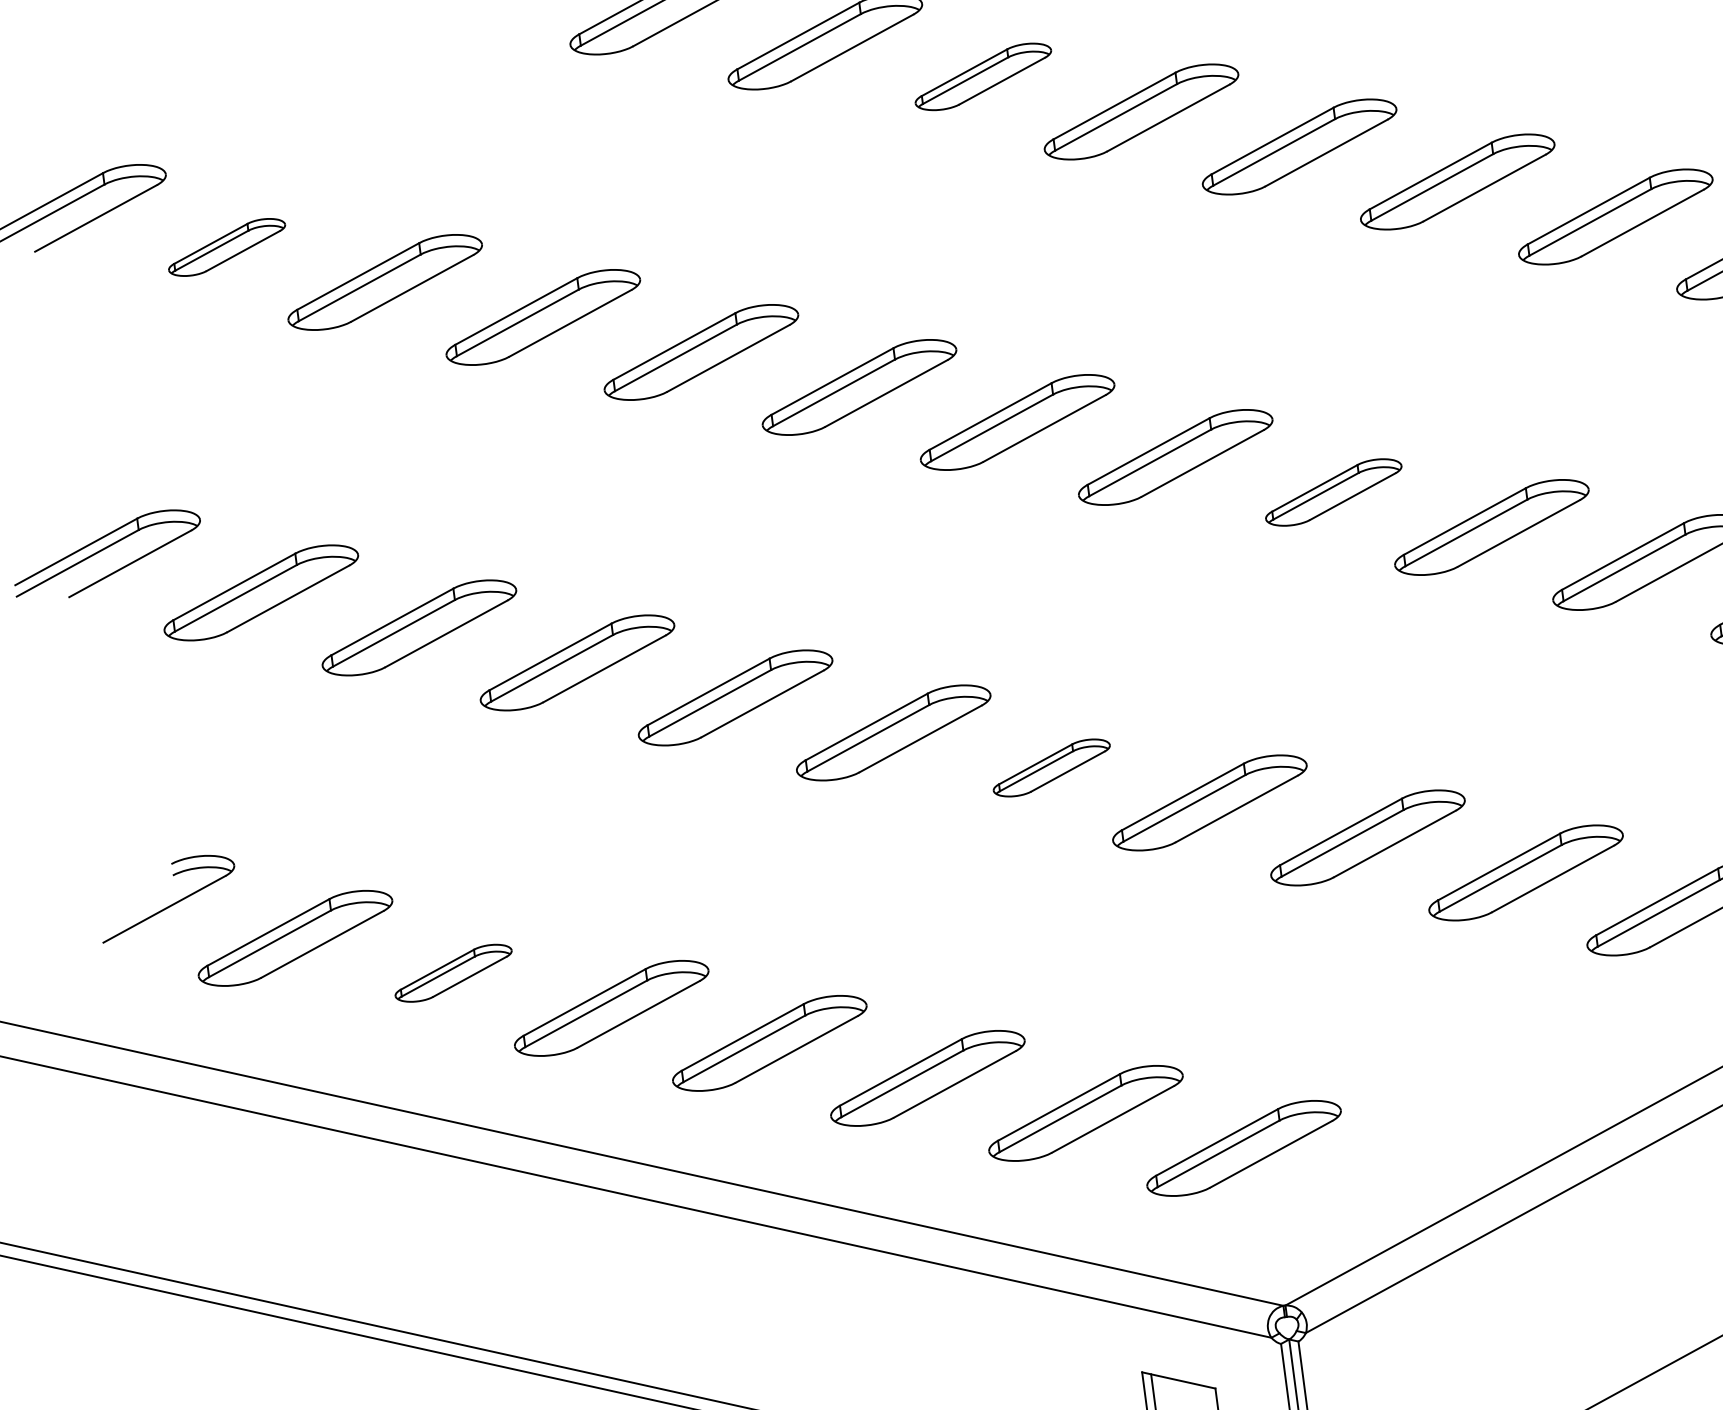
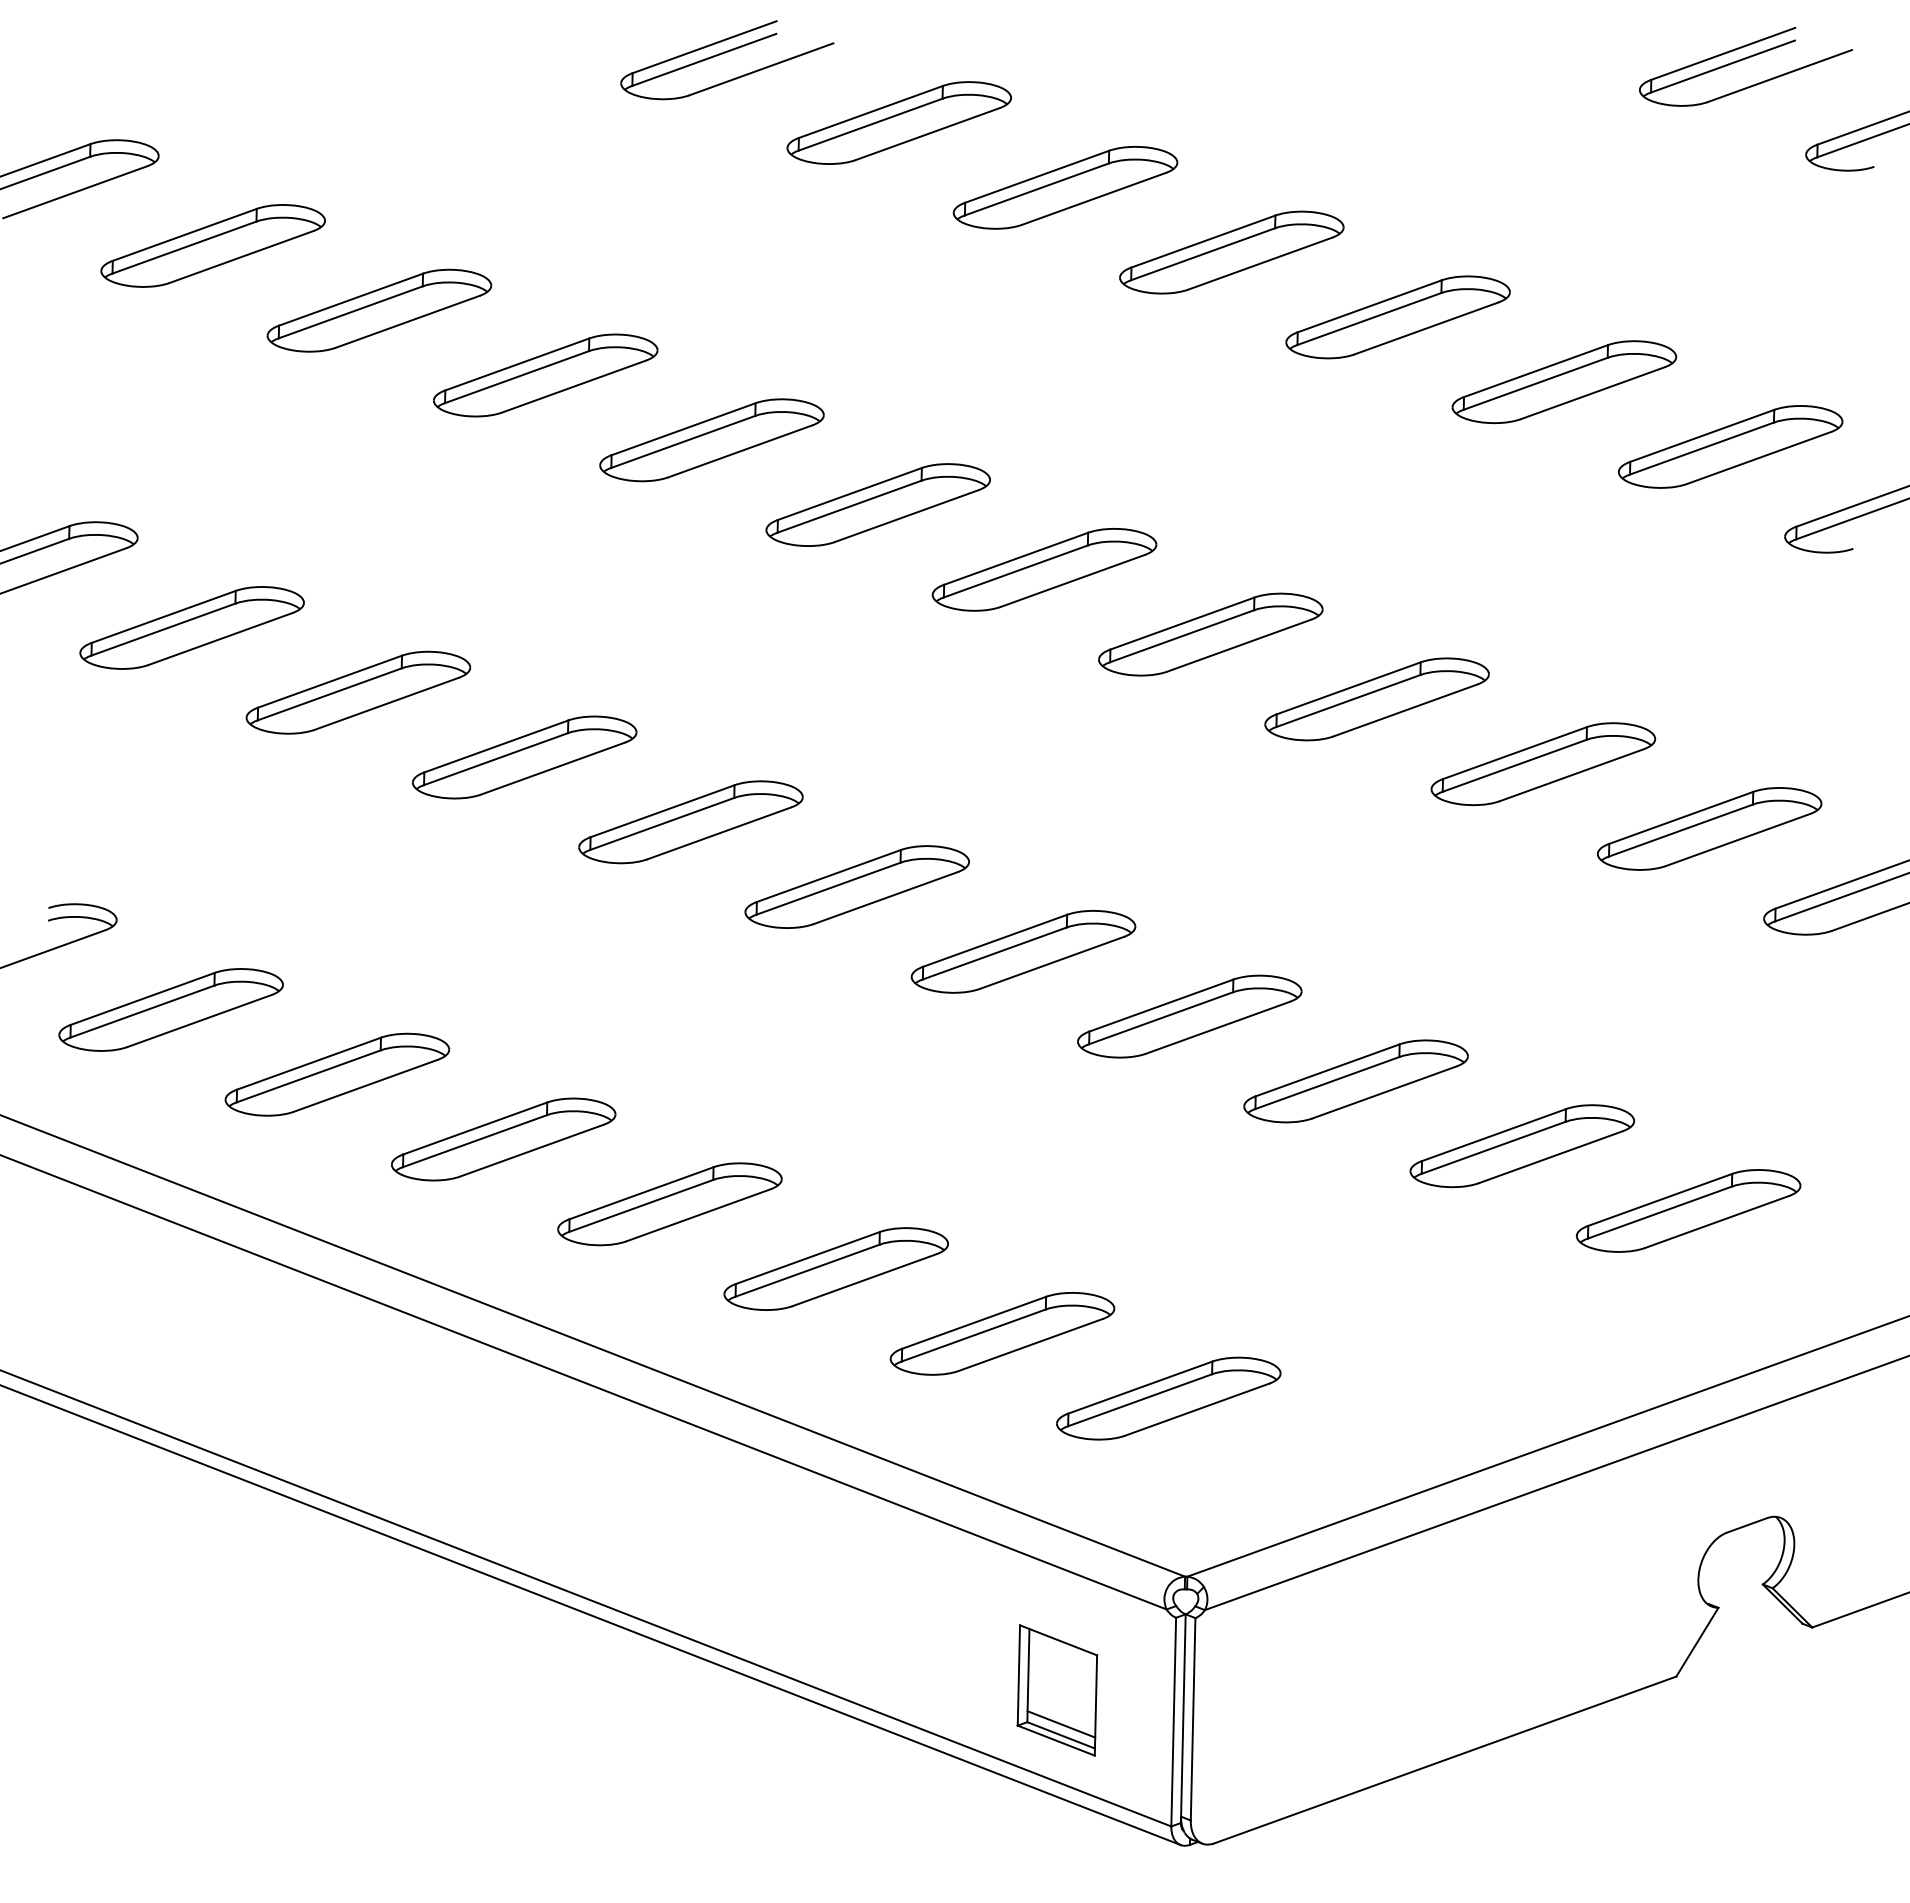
part: (983, 76) -> (1065, 187), size x1.43
part: (226, 247) -> (212, 245), size x1.67
part: (1333, 492) -> (1376, 699), size x1.43
part: (1051, 767) -> (1023, 951), size x1.67
part: (453, 973) -> (337, 1074), size x1.67

